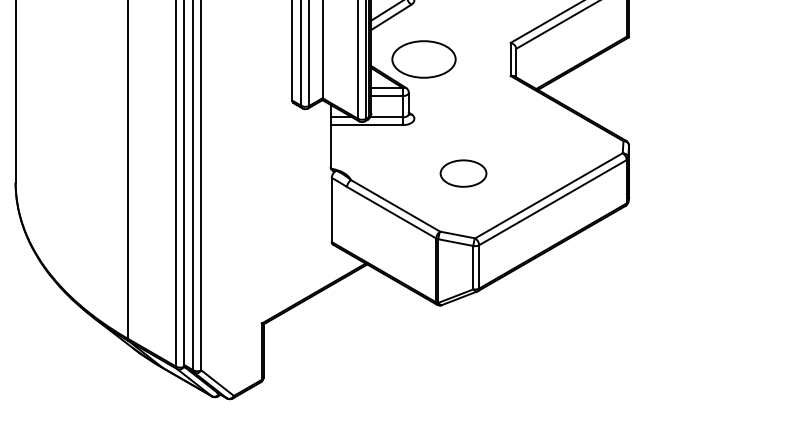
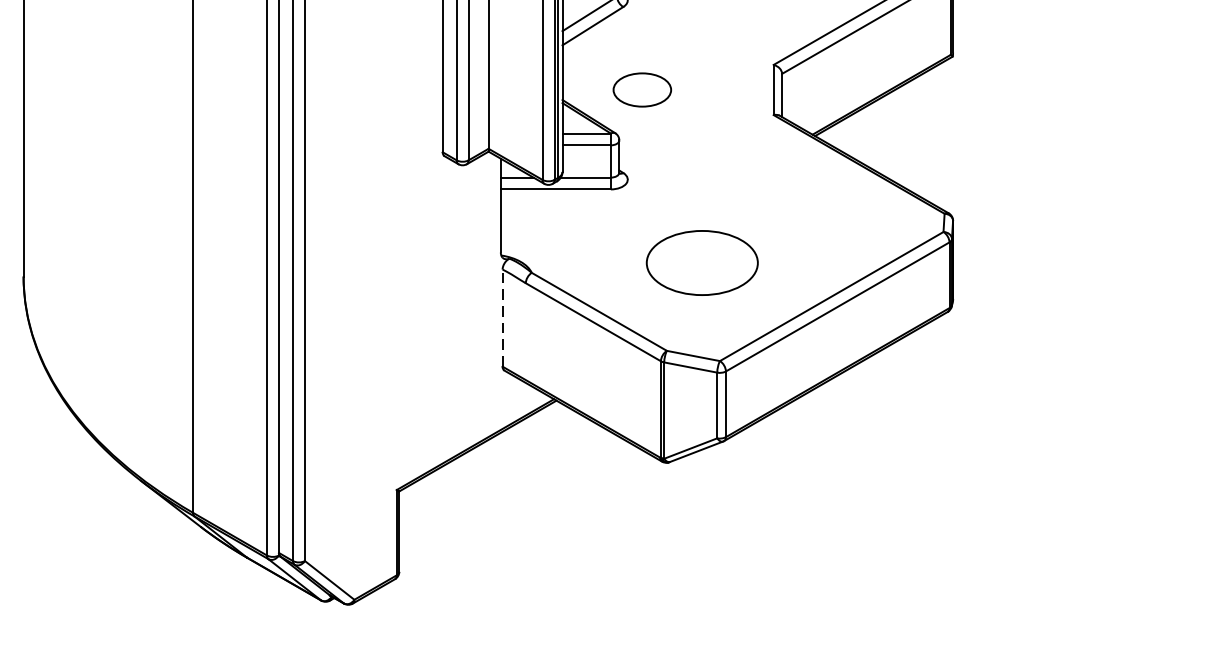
part: (423, 59) -> (641, 90), size x0.6
part: (463, 173) -> (702, 262), size x1.6
line: (331, 209) -> (502, 317), solid -> dashed

